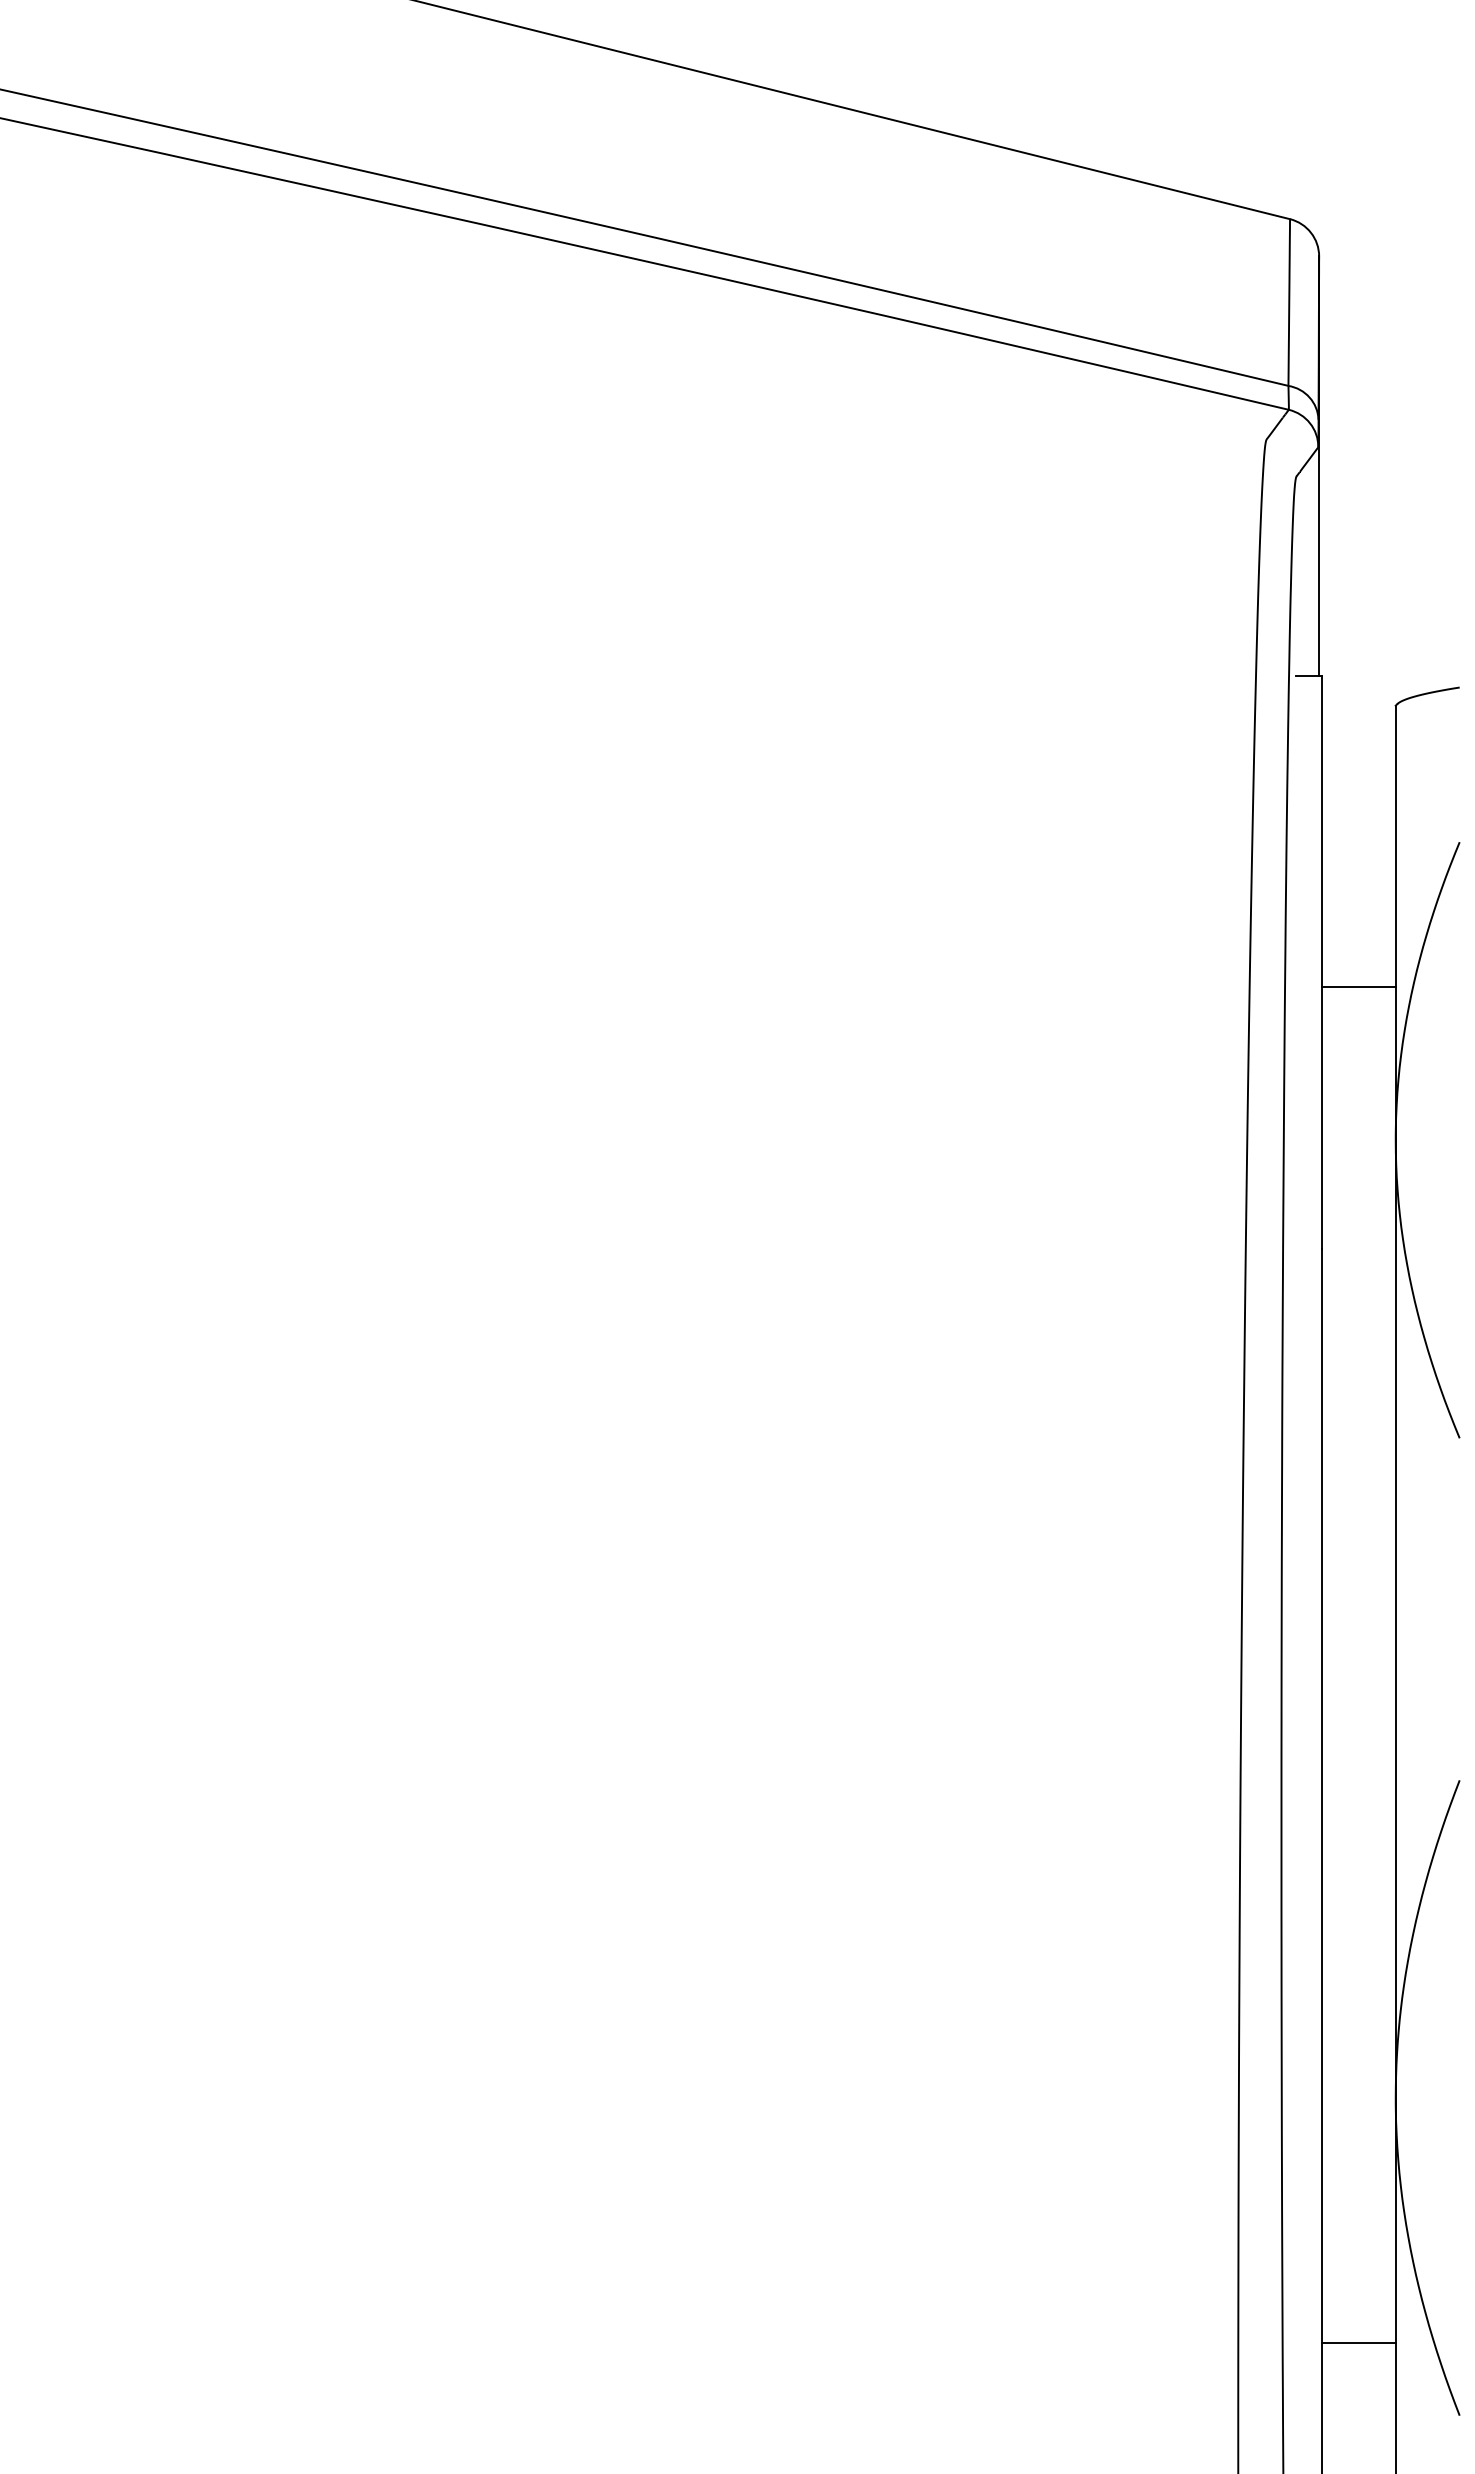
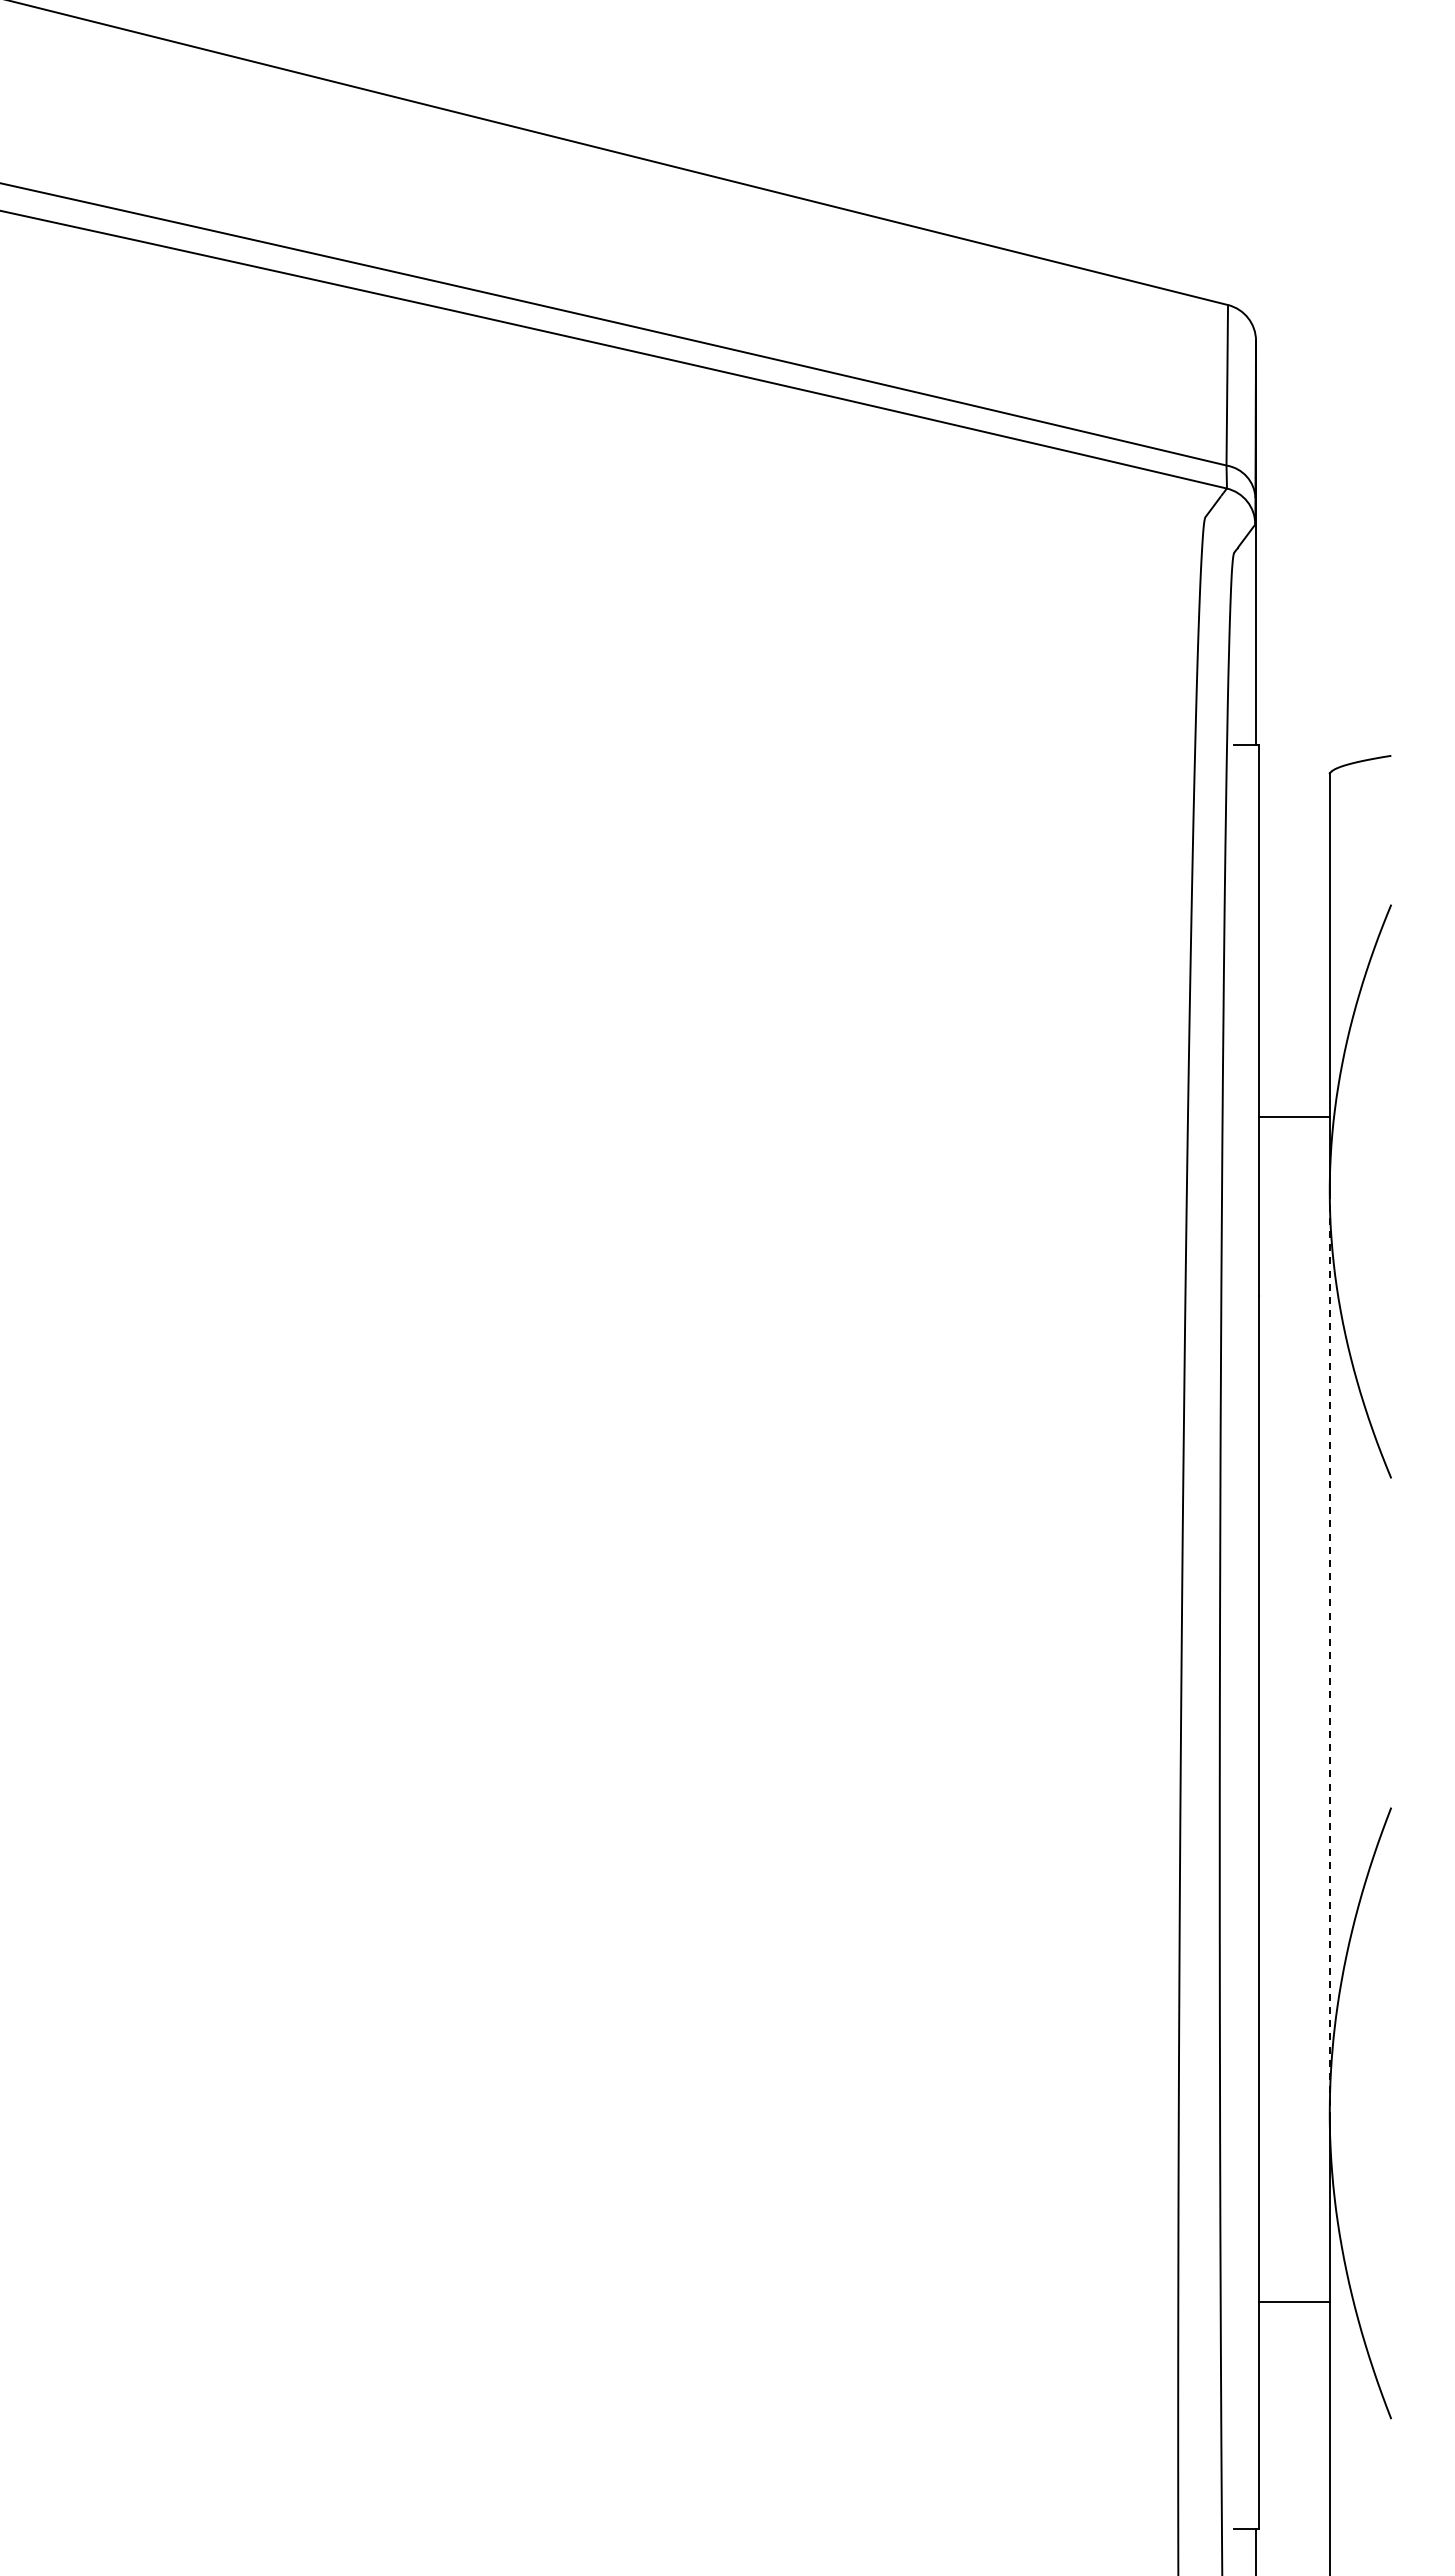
line: (1358, 987) -> (1293, 1117), moved
line: (1395, 1619) -> (1329, 1652), solid -> dashed
line: (1358, 2342) -> (1293, 2301), moved

